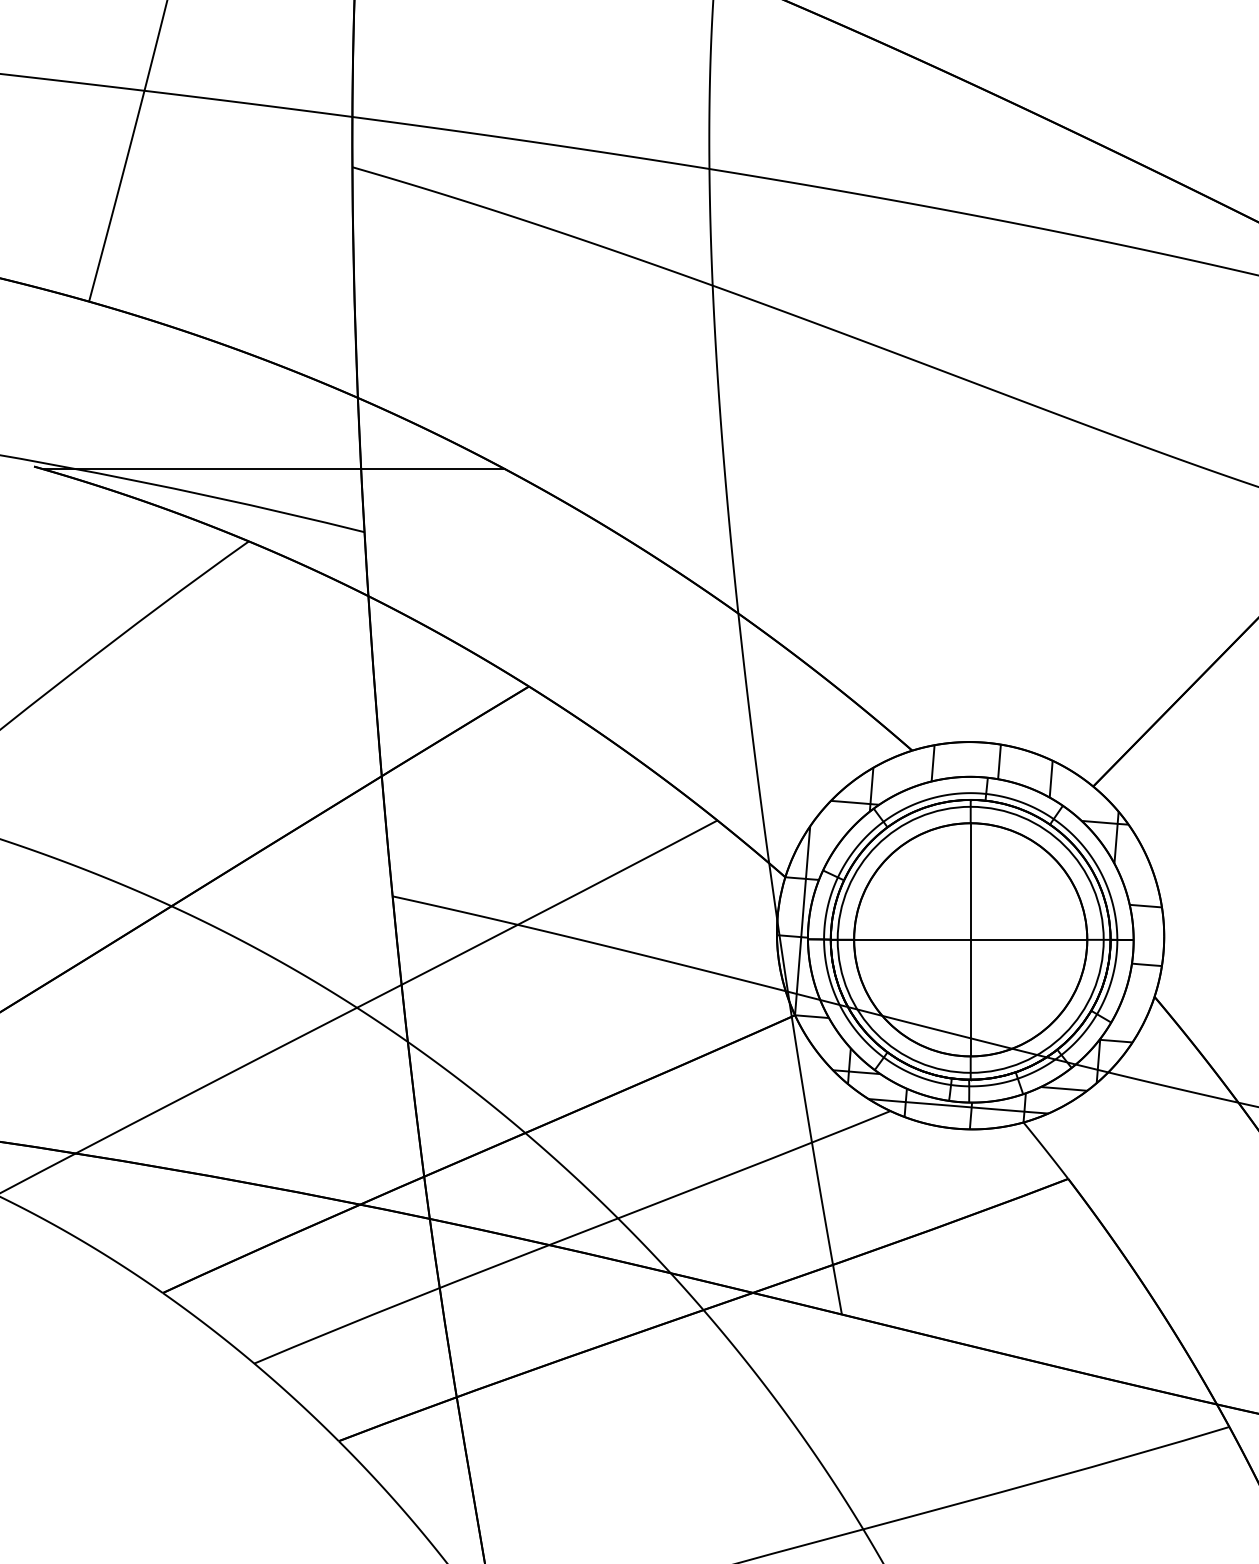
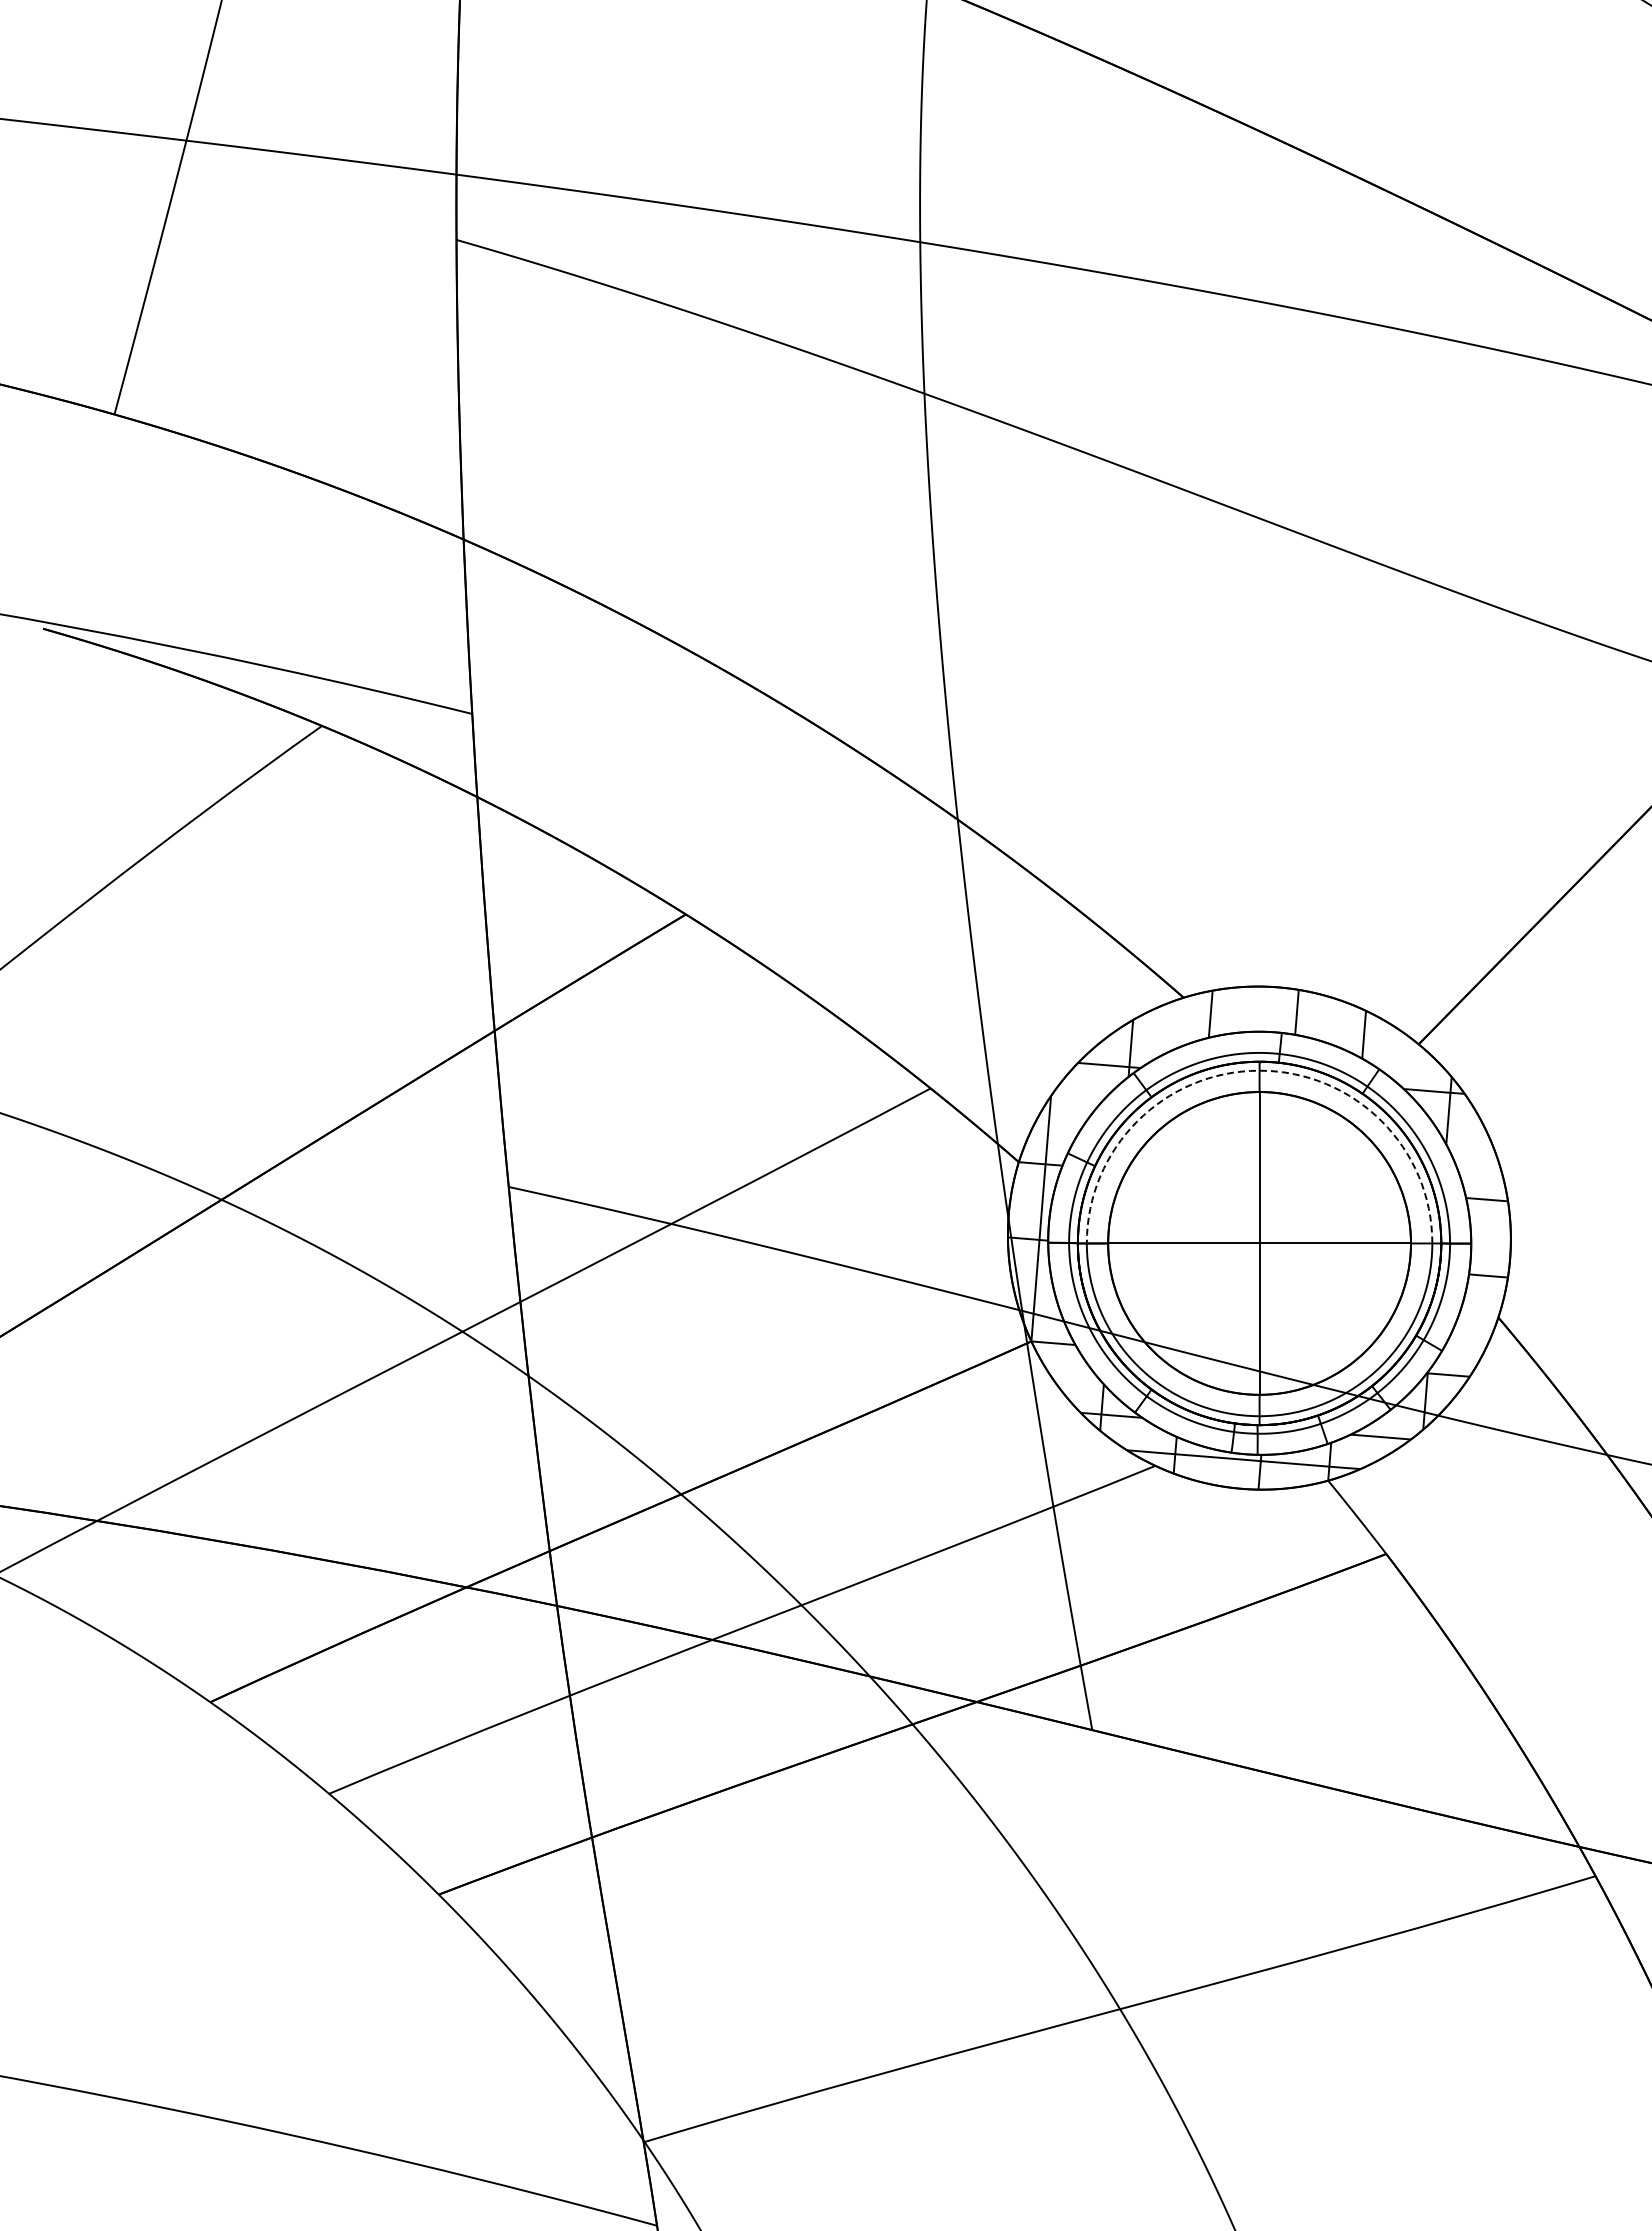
line: (274, 469) -> (355, 632), removed
arc: (970, 806) -> (1259, 1070), solid -> dashed

